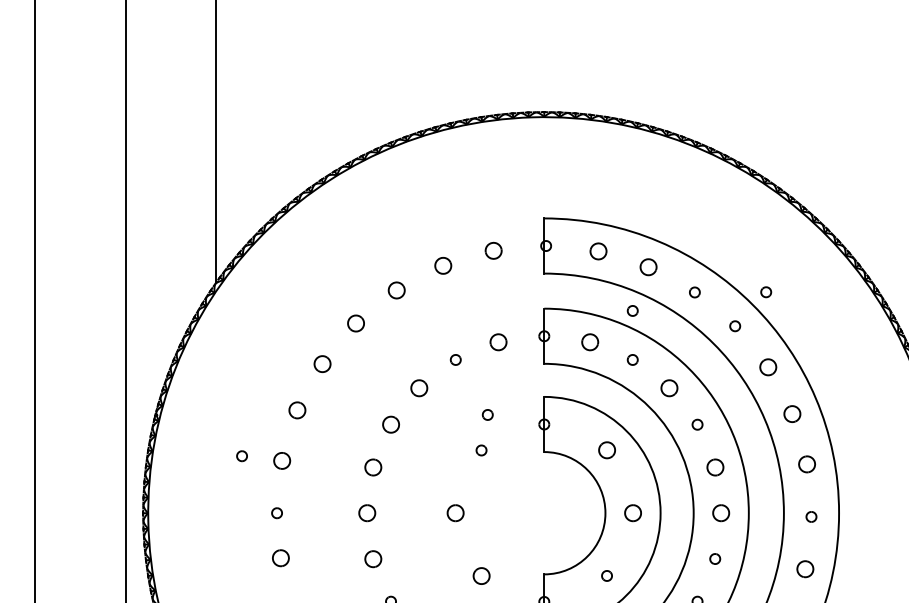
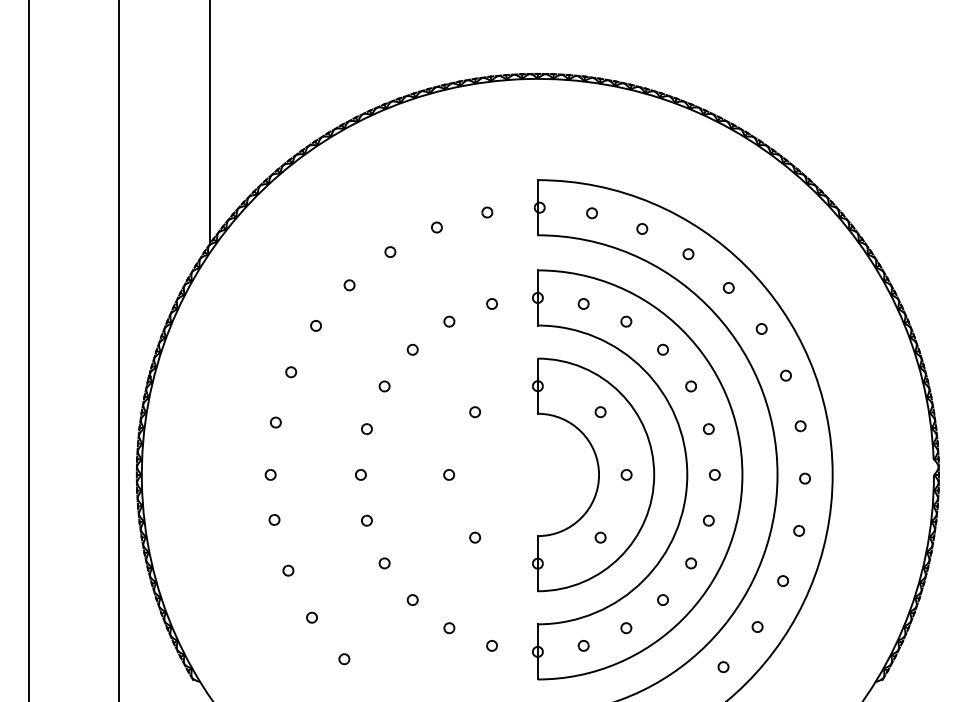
part: (493, 250) -> (487, 212), size x0.62
part: (597, 251) -> (591, 213), size x0.62
part: (442, 265) -> (436, 227), size x0.62
part: (648, 266) -> (642, 228), size x0.62
part: (396, 289) -> (390, 251), size x0.62
part: (765, 291) -> (759, 253), removed
part: (632, 310) -> (626, 272), removed
part: (355, 323) -> (349, 285), size x0.62
part: (497, 341) -> (491, 303), size x0.62
part: (589, 341) -> (583, 303), size x0.62
part: (321, 363) -> (315, 325), size x0.62
part: (767, 366) -> (761, 328), size x0.62
part: (418, 387) -> (412, 349), size x0.62
part: (668, 387) -> (662, 349), size x0.62
part: (297, 410) -> (291, 372), size x0.62
part: (791, 413) -> (785, 375), size x0.62
part: (487, 414) -> (481, 376), removed
part: (390, 424) -> (384, 386), size x0.62
part: (606, 450) -> (600, 412), size x0.62
part: (241, 455) -> (235, 417), removed
part: (281, 460) -> (275, 422), size x0.62
part: (806, 464) -> (800, 426), size x0.62
part: (372, 466) -> (366, 428), size x0.62
part: (714, 466) -> (708, 428), size x0.62
part: (366, 512) -> (360, 474), size x0.62
part: (454, 512) -> (448, 474), size x0.62
part: (632, 512) -> (626, 474), size x0.62
part: (720, 512) -> (714, 474), size x0.62
part: (280, 557) -> (274, 519), size x0.62
part: (372, 558) -> (366, 520), size x0.62
part: (805, 568) -> (799, 530), size x0.62
part: (480, 575) -> (474, 537), size x0.62

